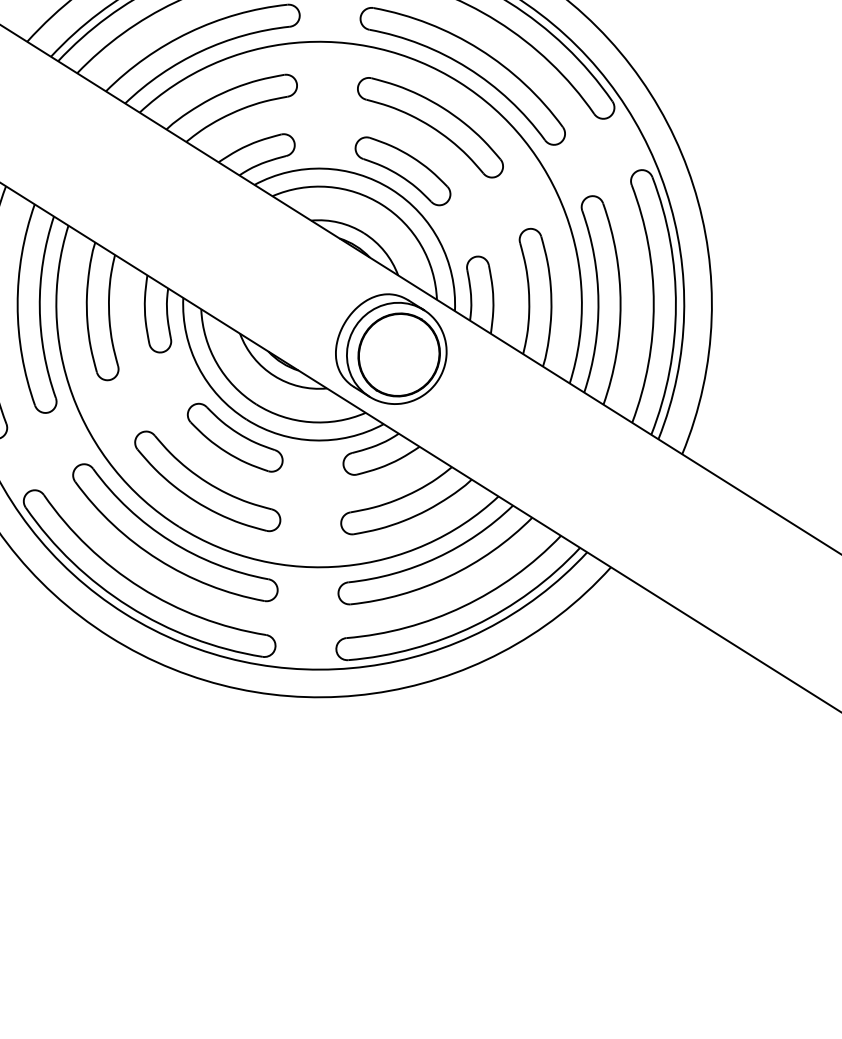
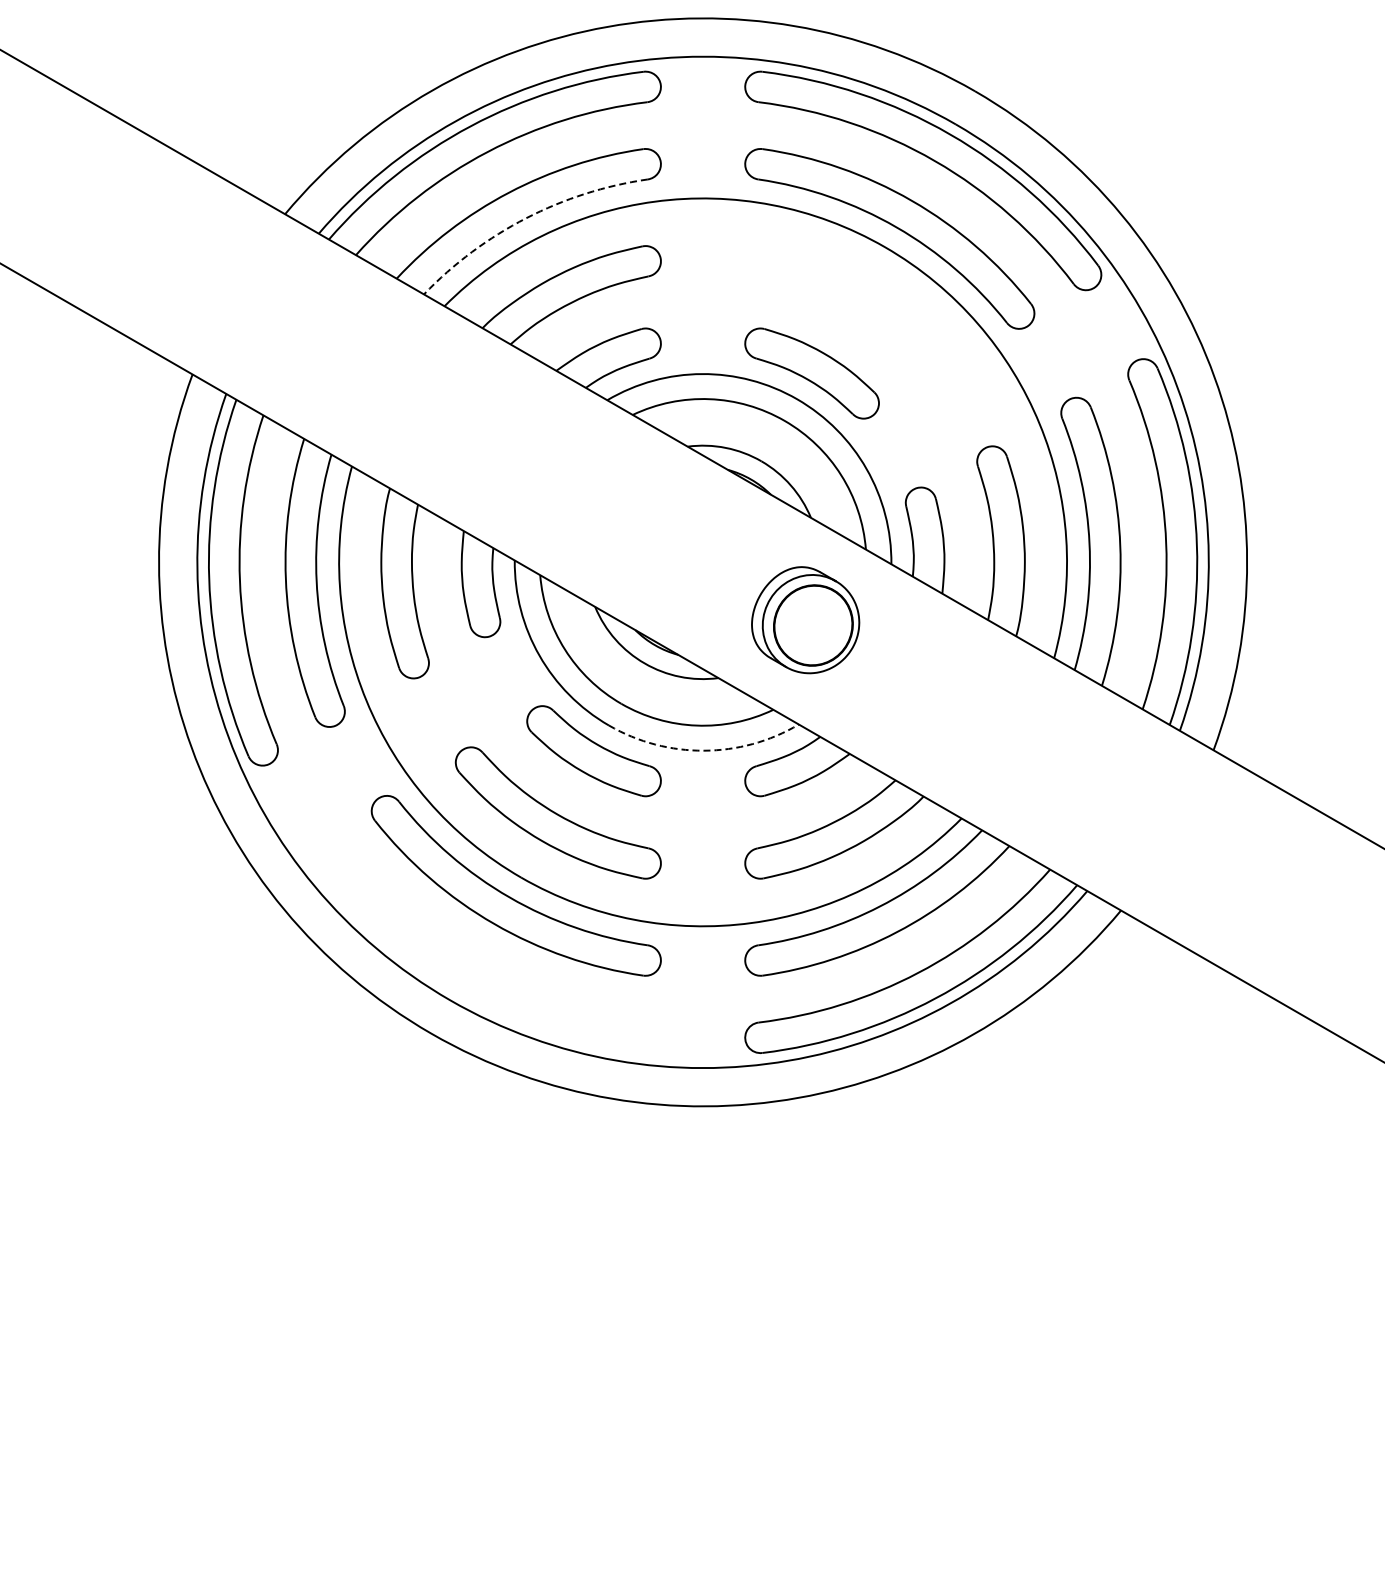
arc: (201, 51) -> (526, 218), solid -> dashed
part: (430, 127) -> (847, 311), removed
part: (391, 348) -> (805, 619), size x0.7
arc: (314, 440) -> (704, 750), solid -> dashed
part: (142, 587) -> (473, 963), removed

